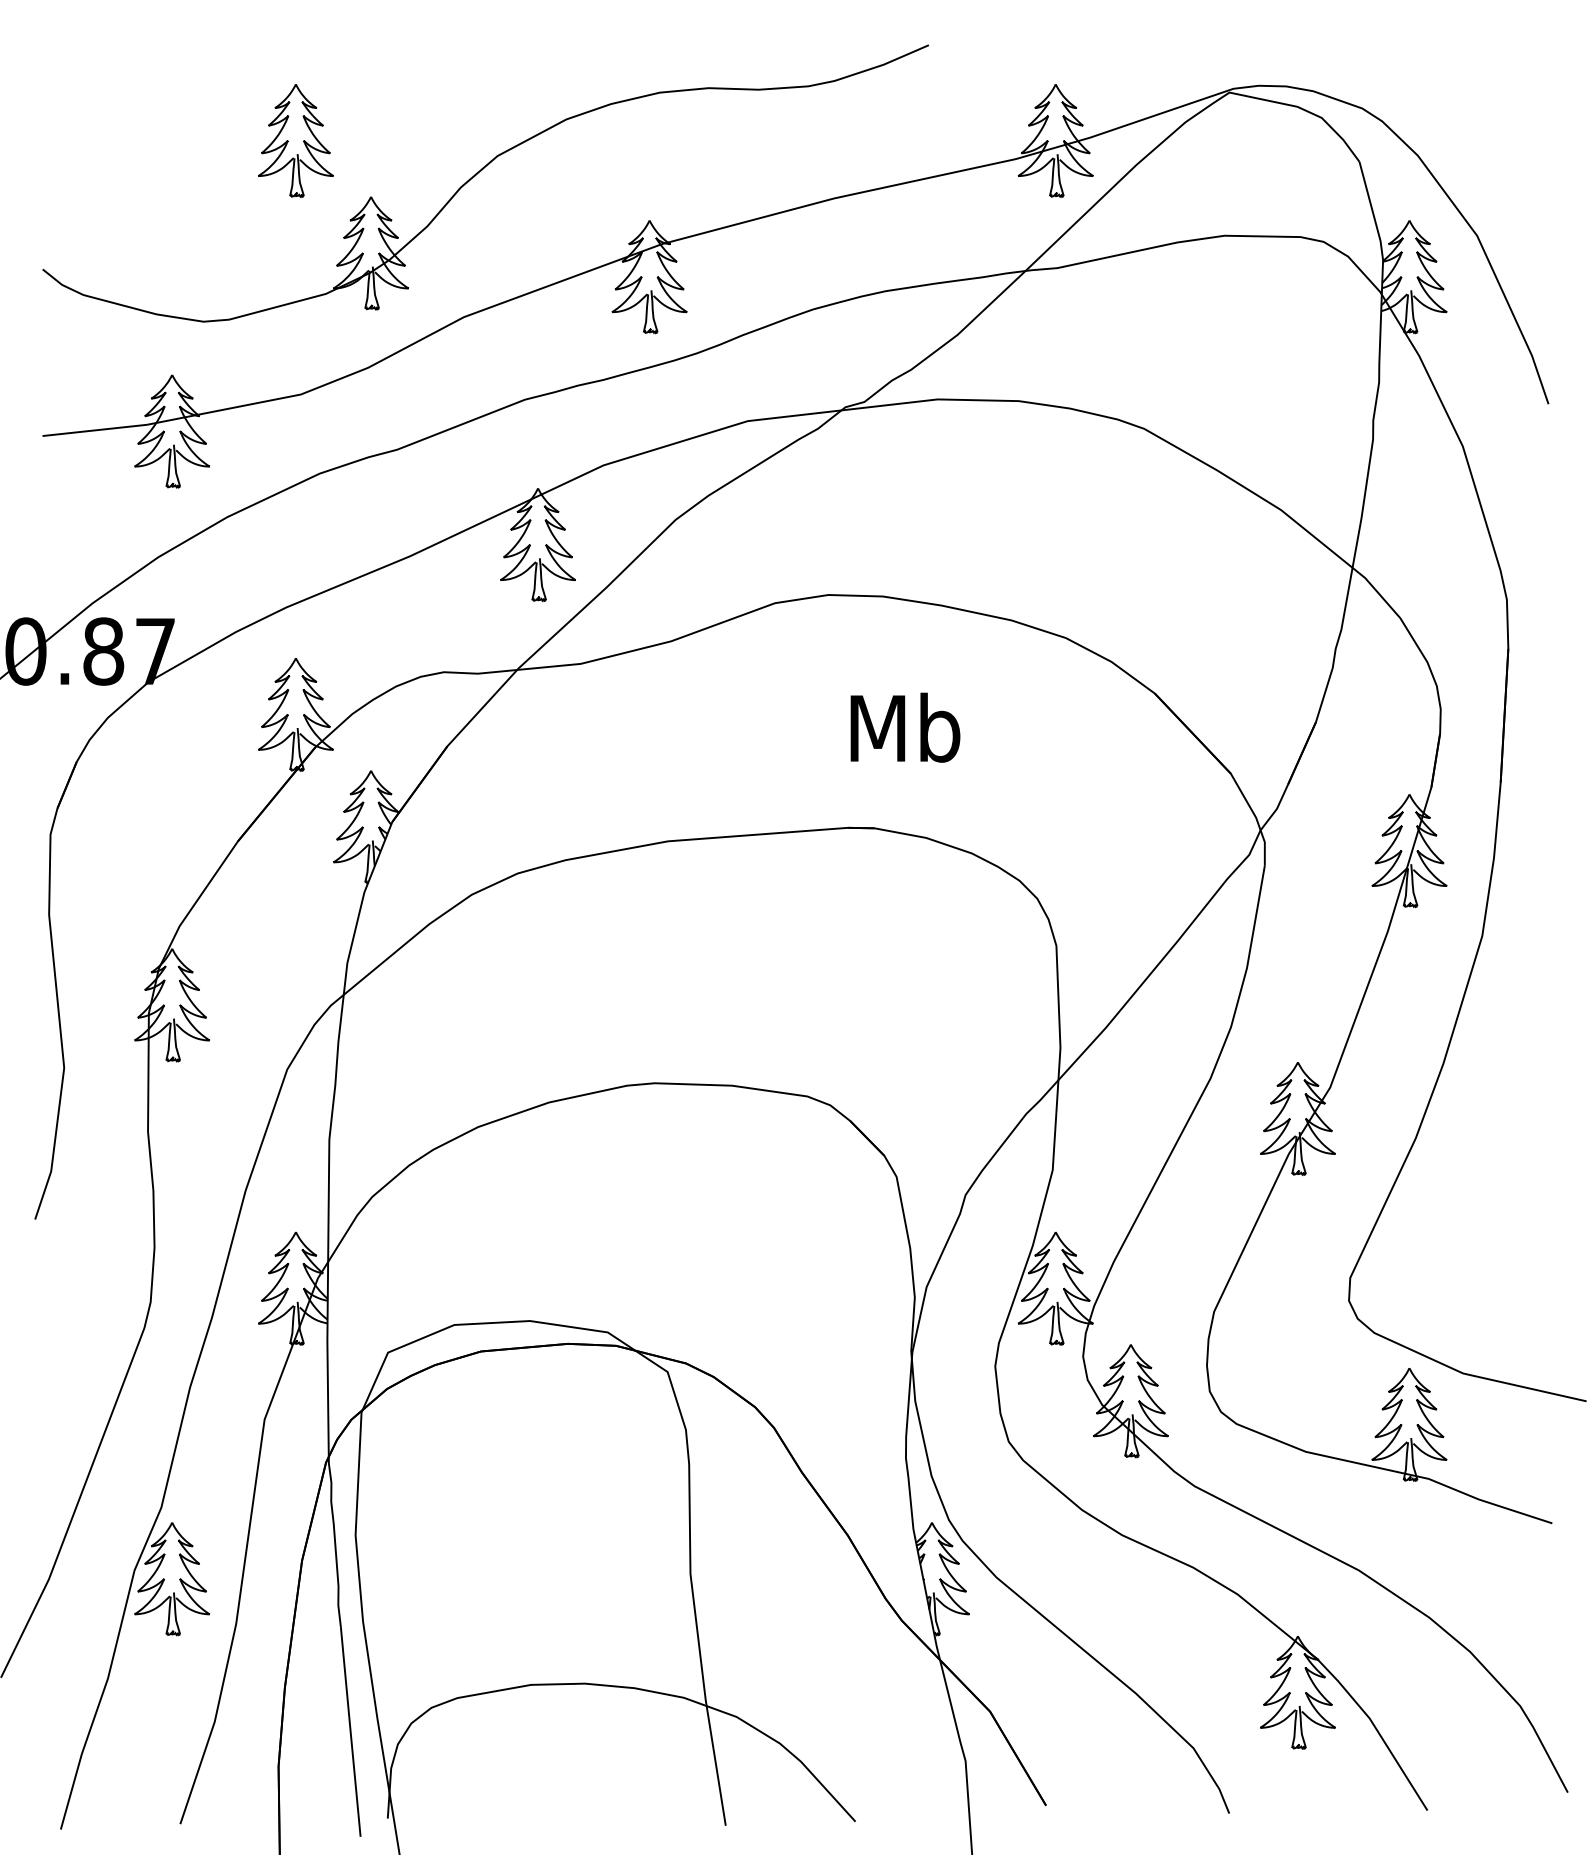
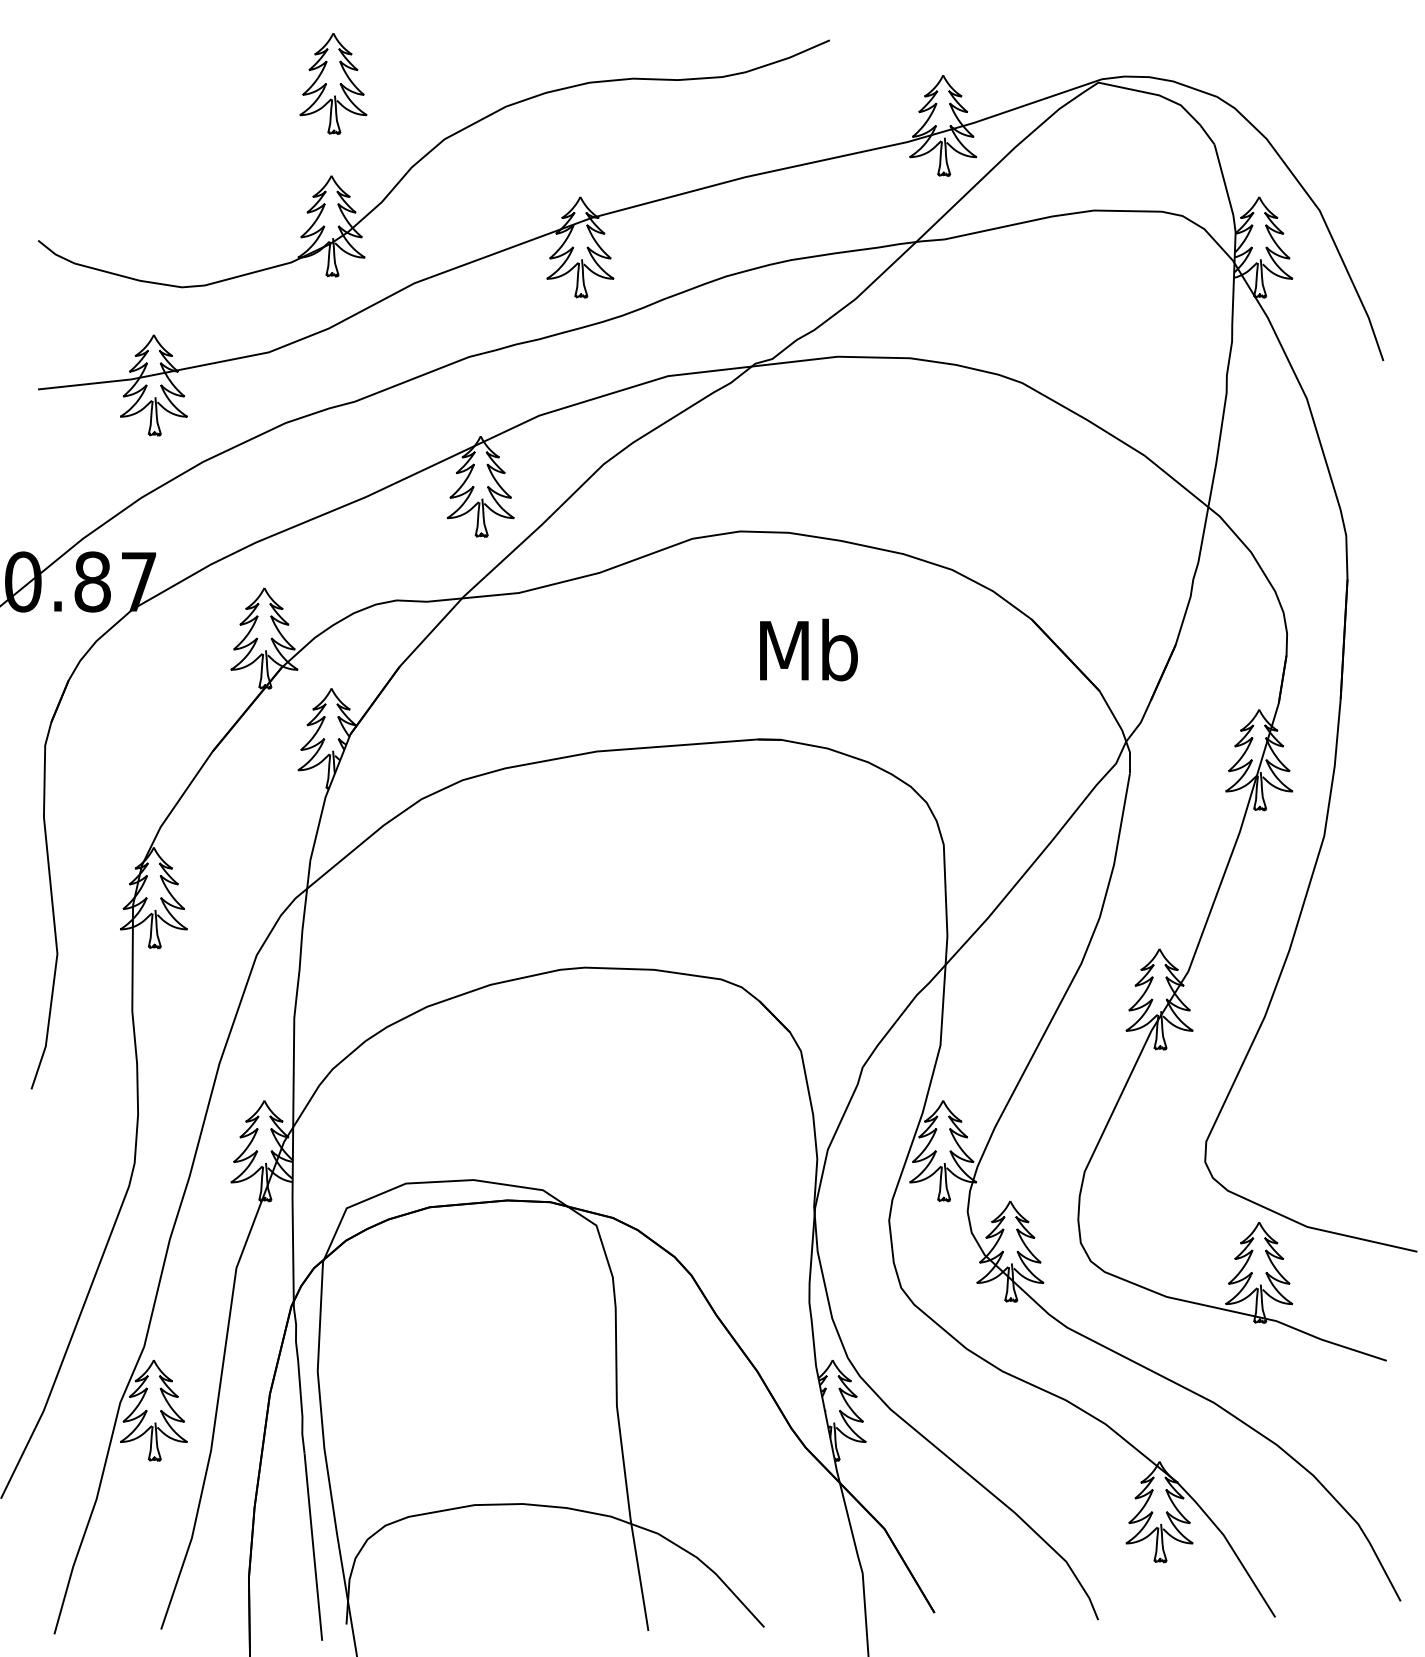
part: (296, 140) -> (333, 83), moved

